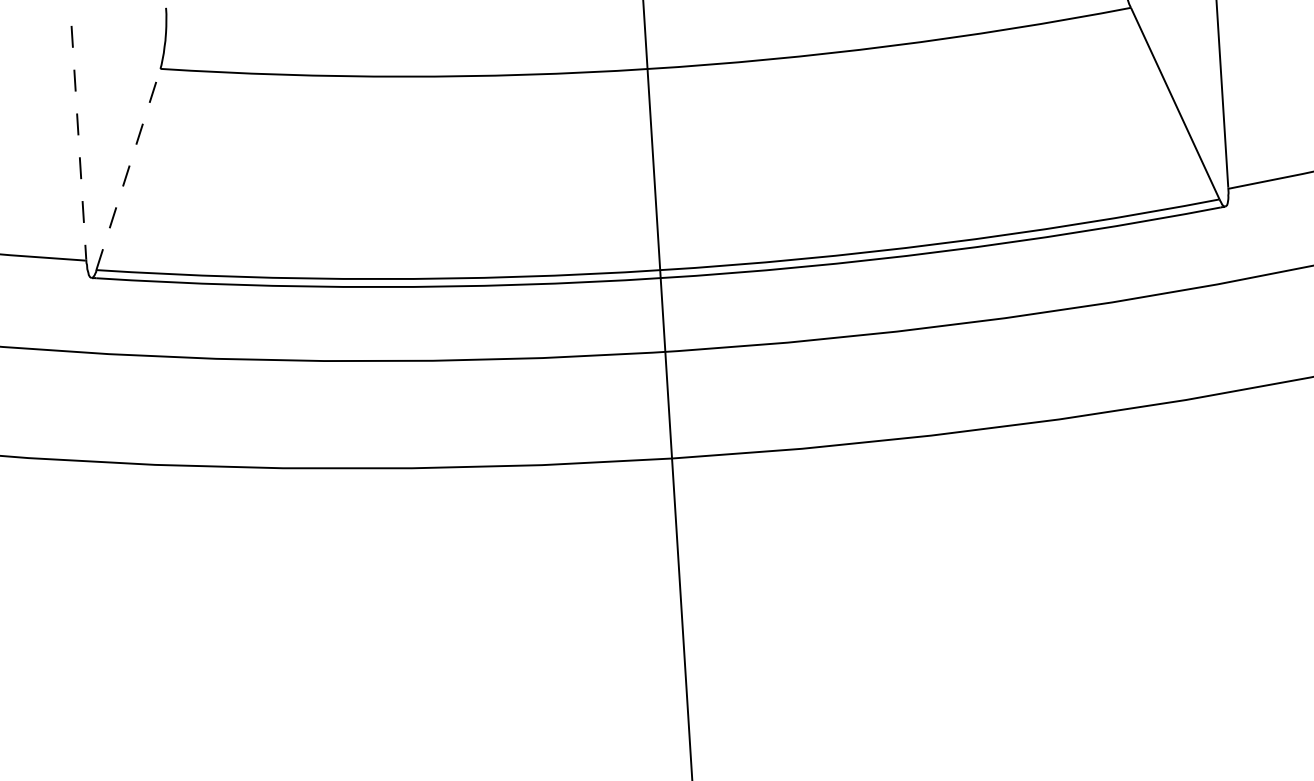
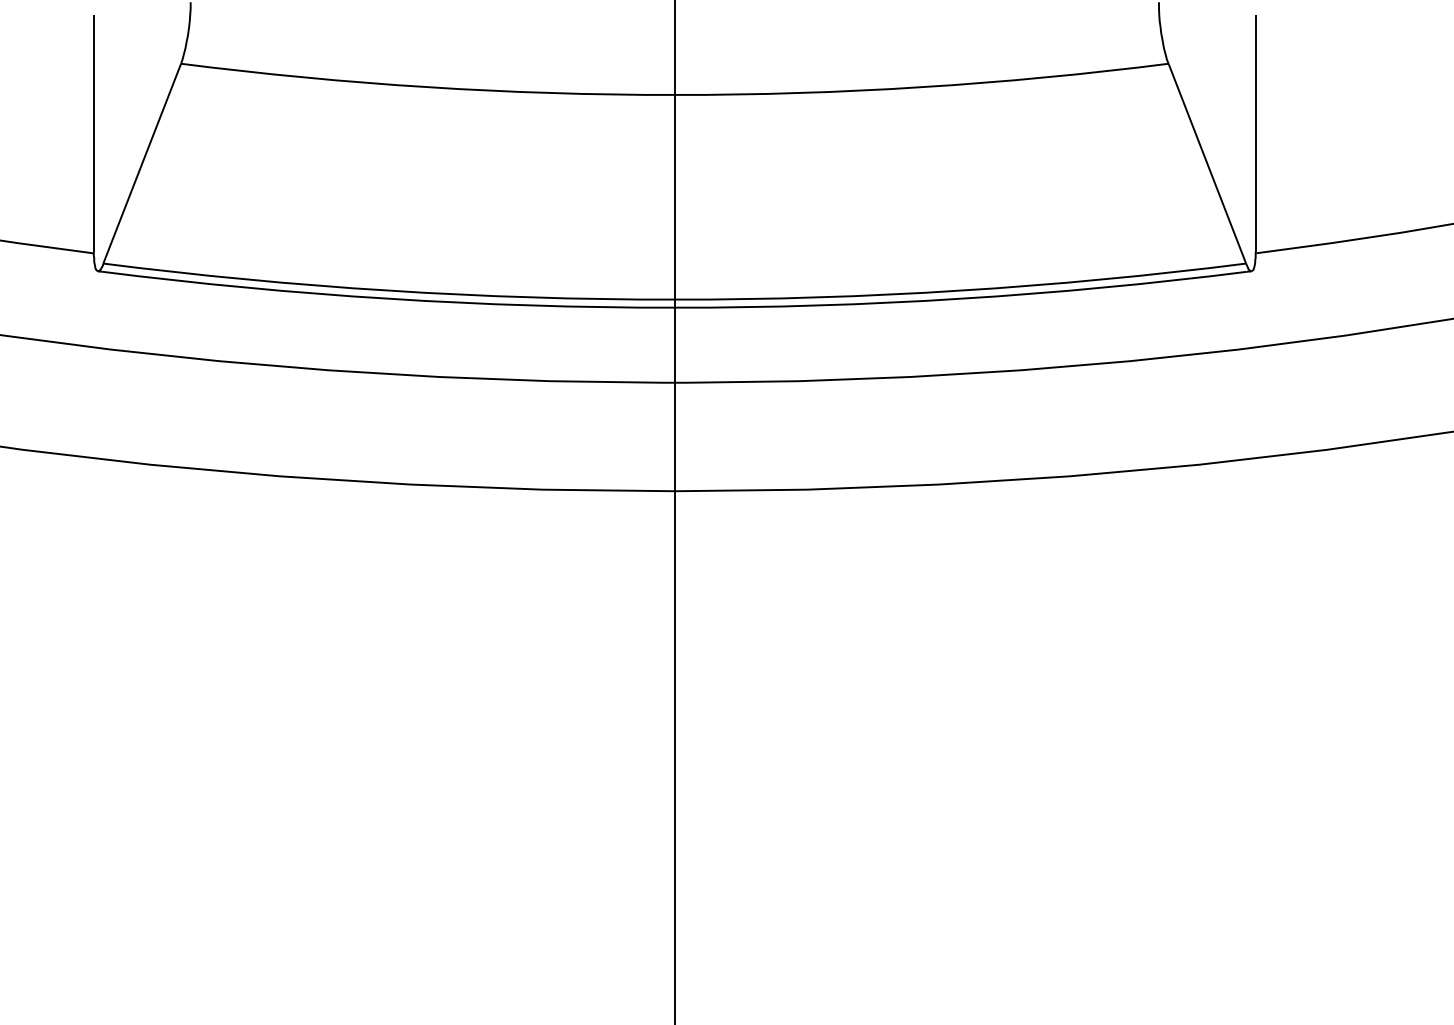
line: (78, 142) -> (93, 133), dashed -> solid
line: (128, 169) -> (142, 163), dashed -> solid

